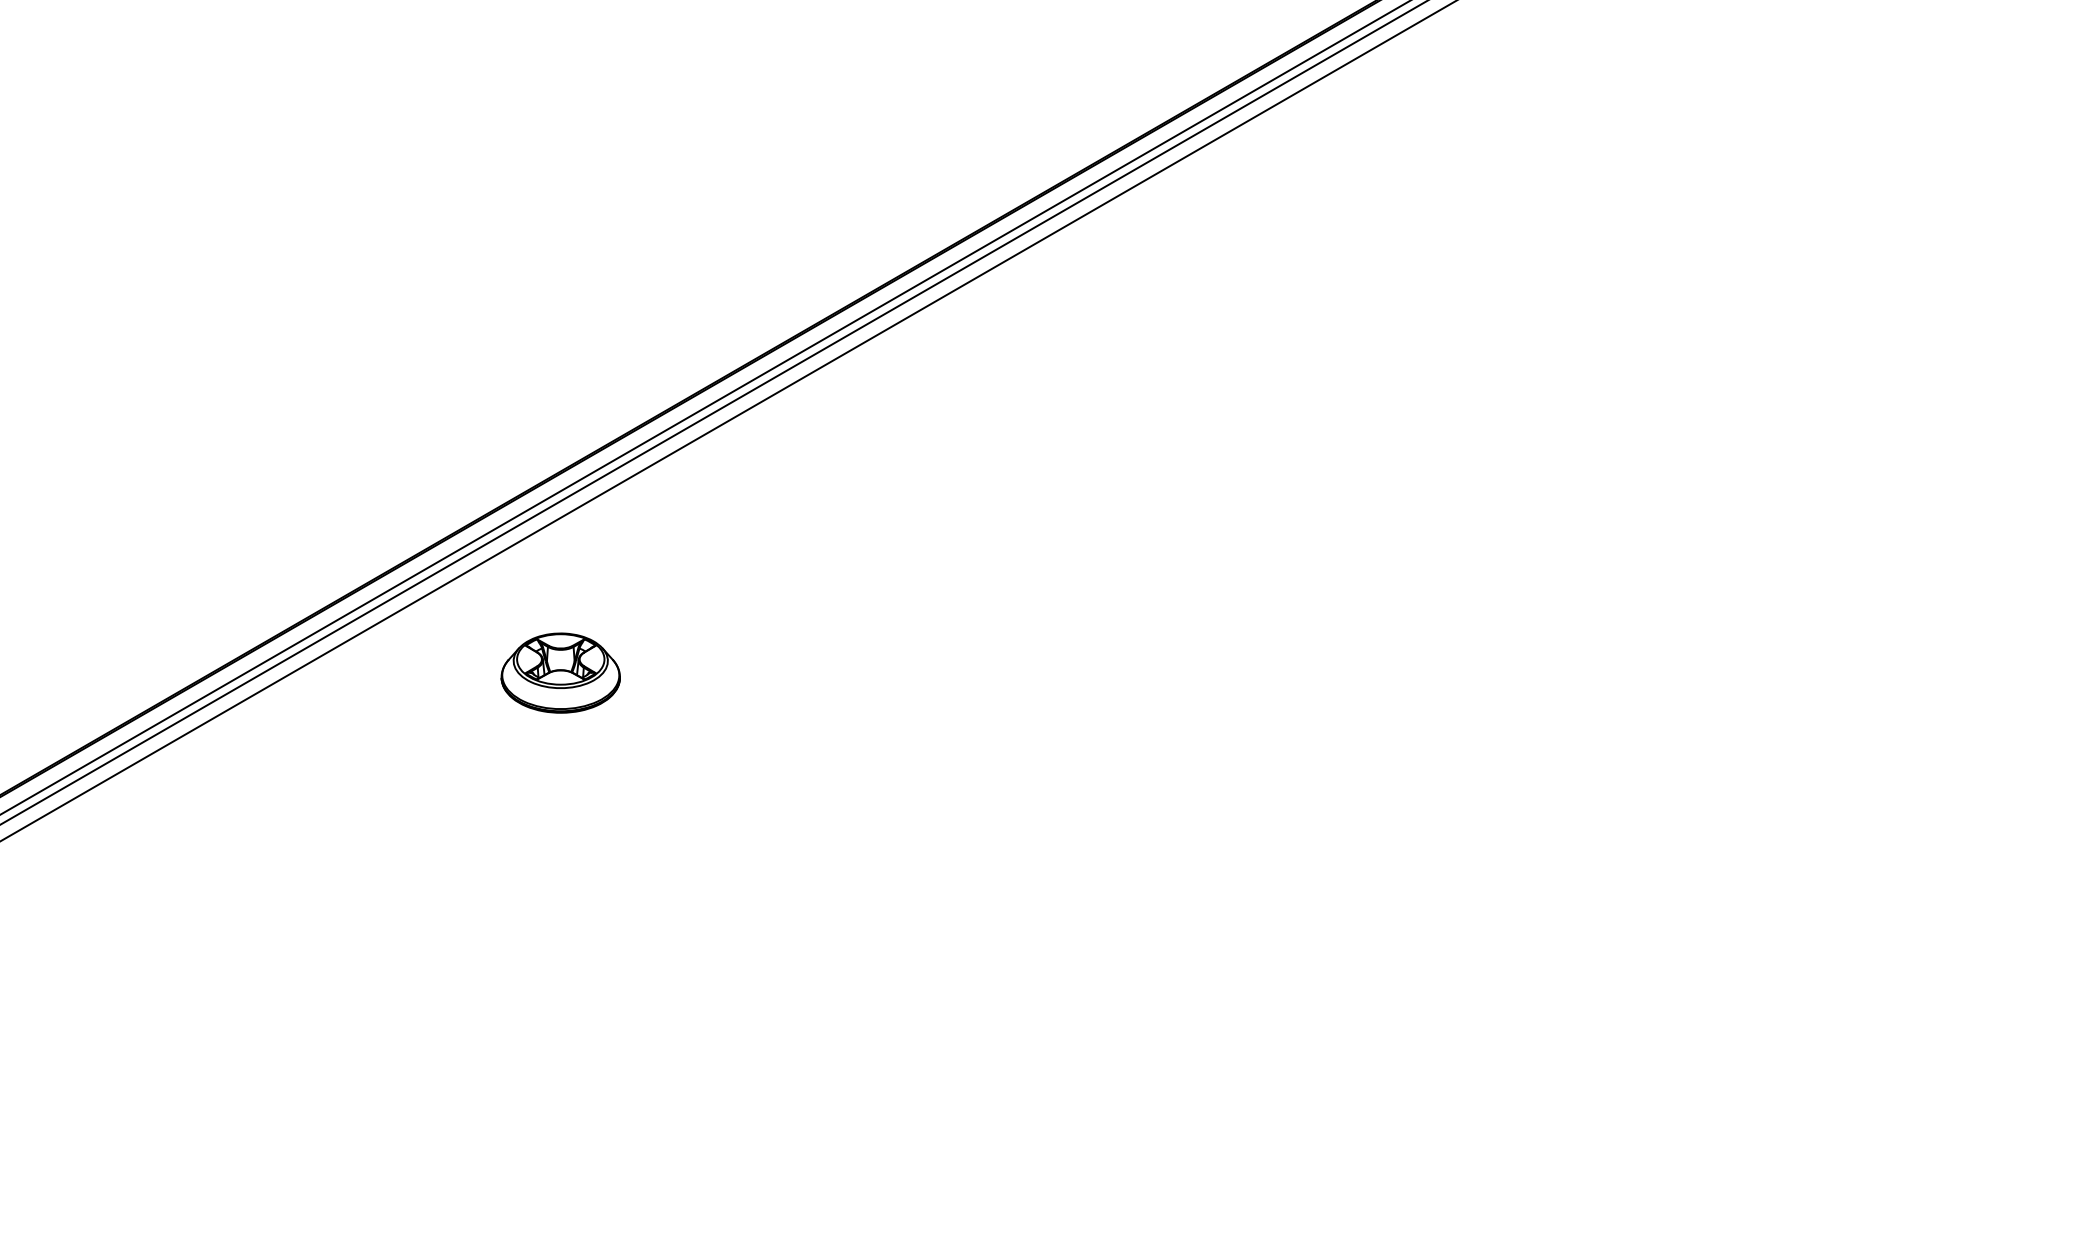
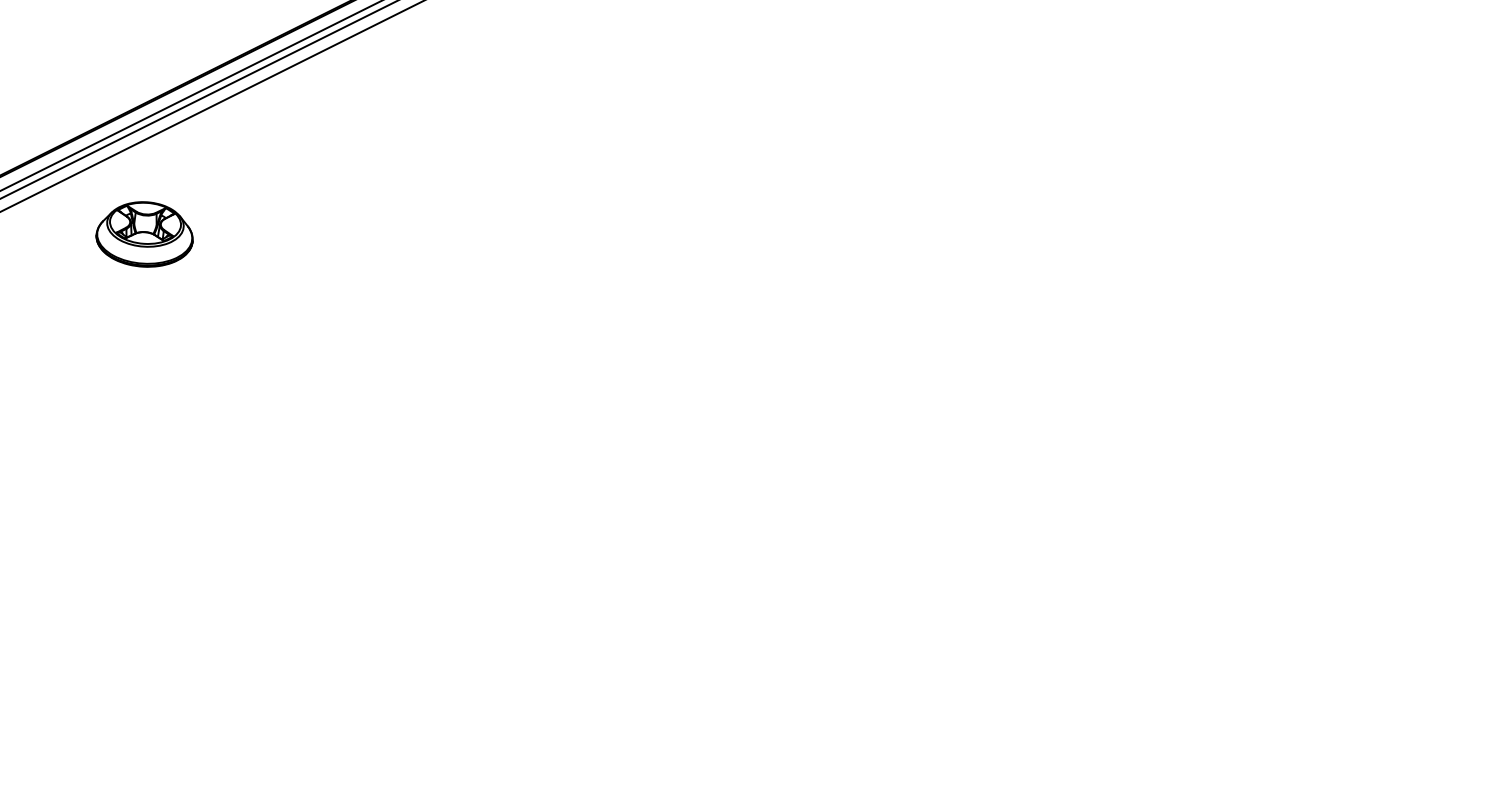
part: (560, 672) -> (144, 233), moved

